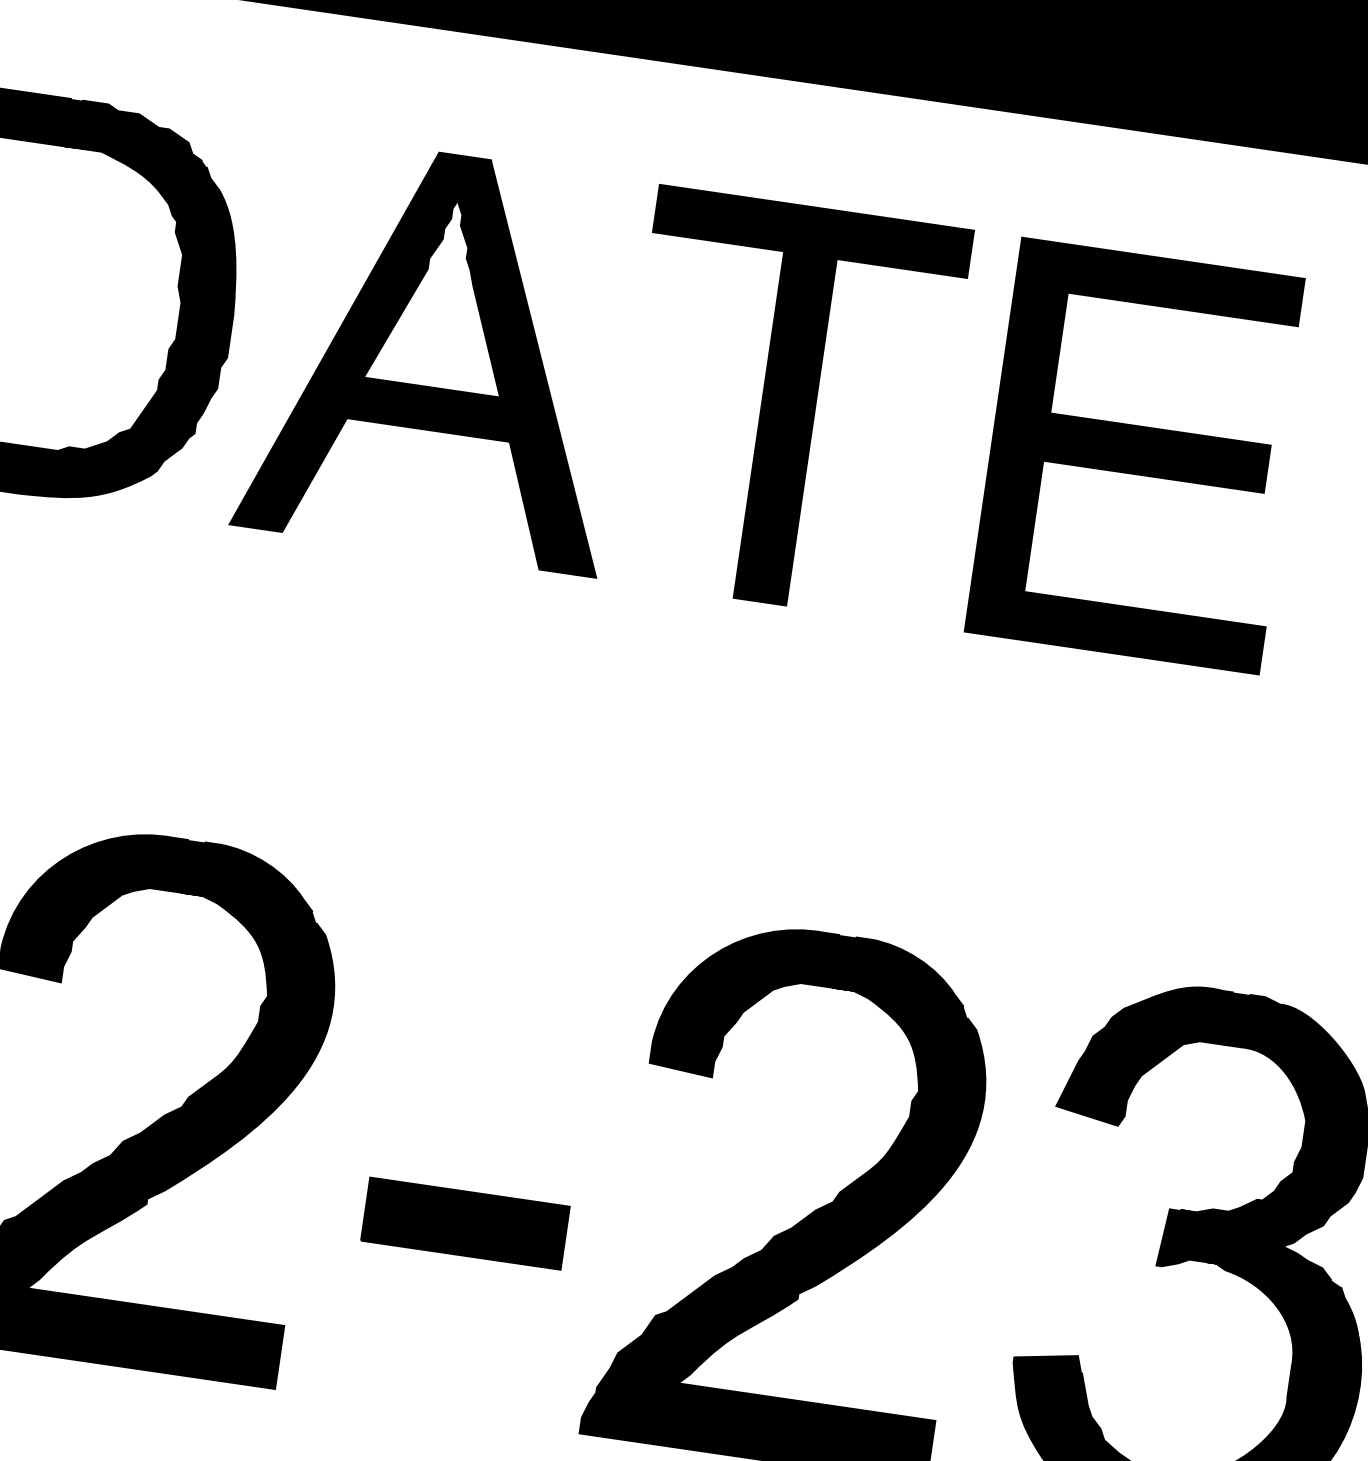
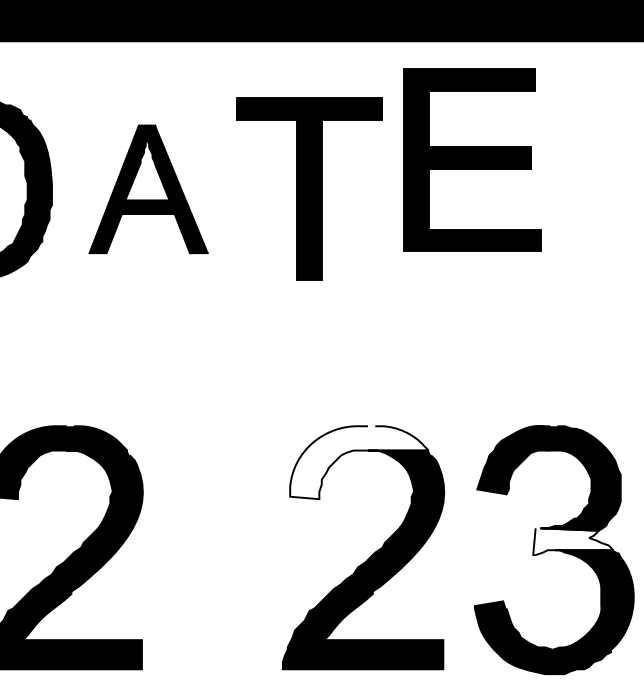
part: (440, 354) -> (148, 189), size x0.7
part: (1140, 454) -> (472, 159), moved
fill: (810, 1010) -> (359, 462), removed
part: (463, 1222) -> (216, 581), removed
fill: (1247, 1248) -> (573, 541), removed

